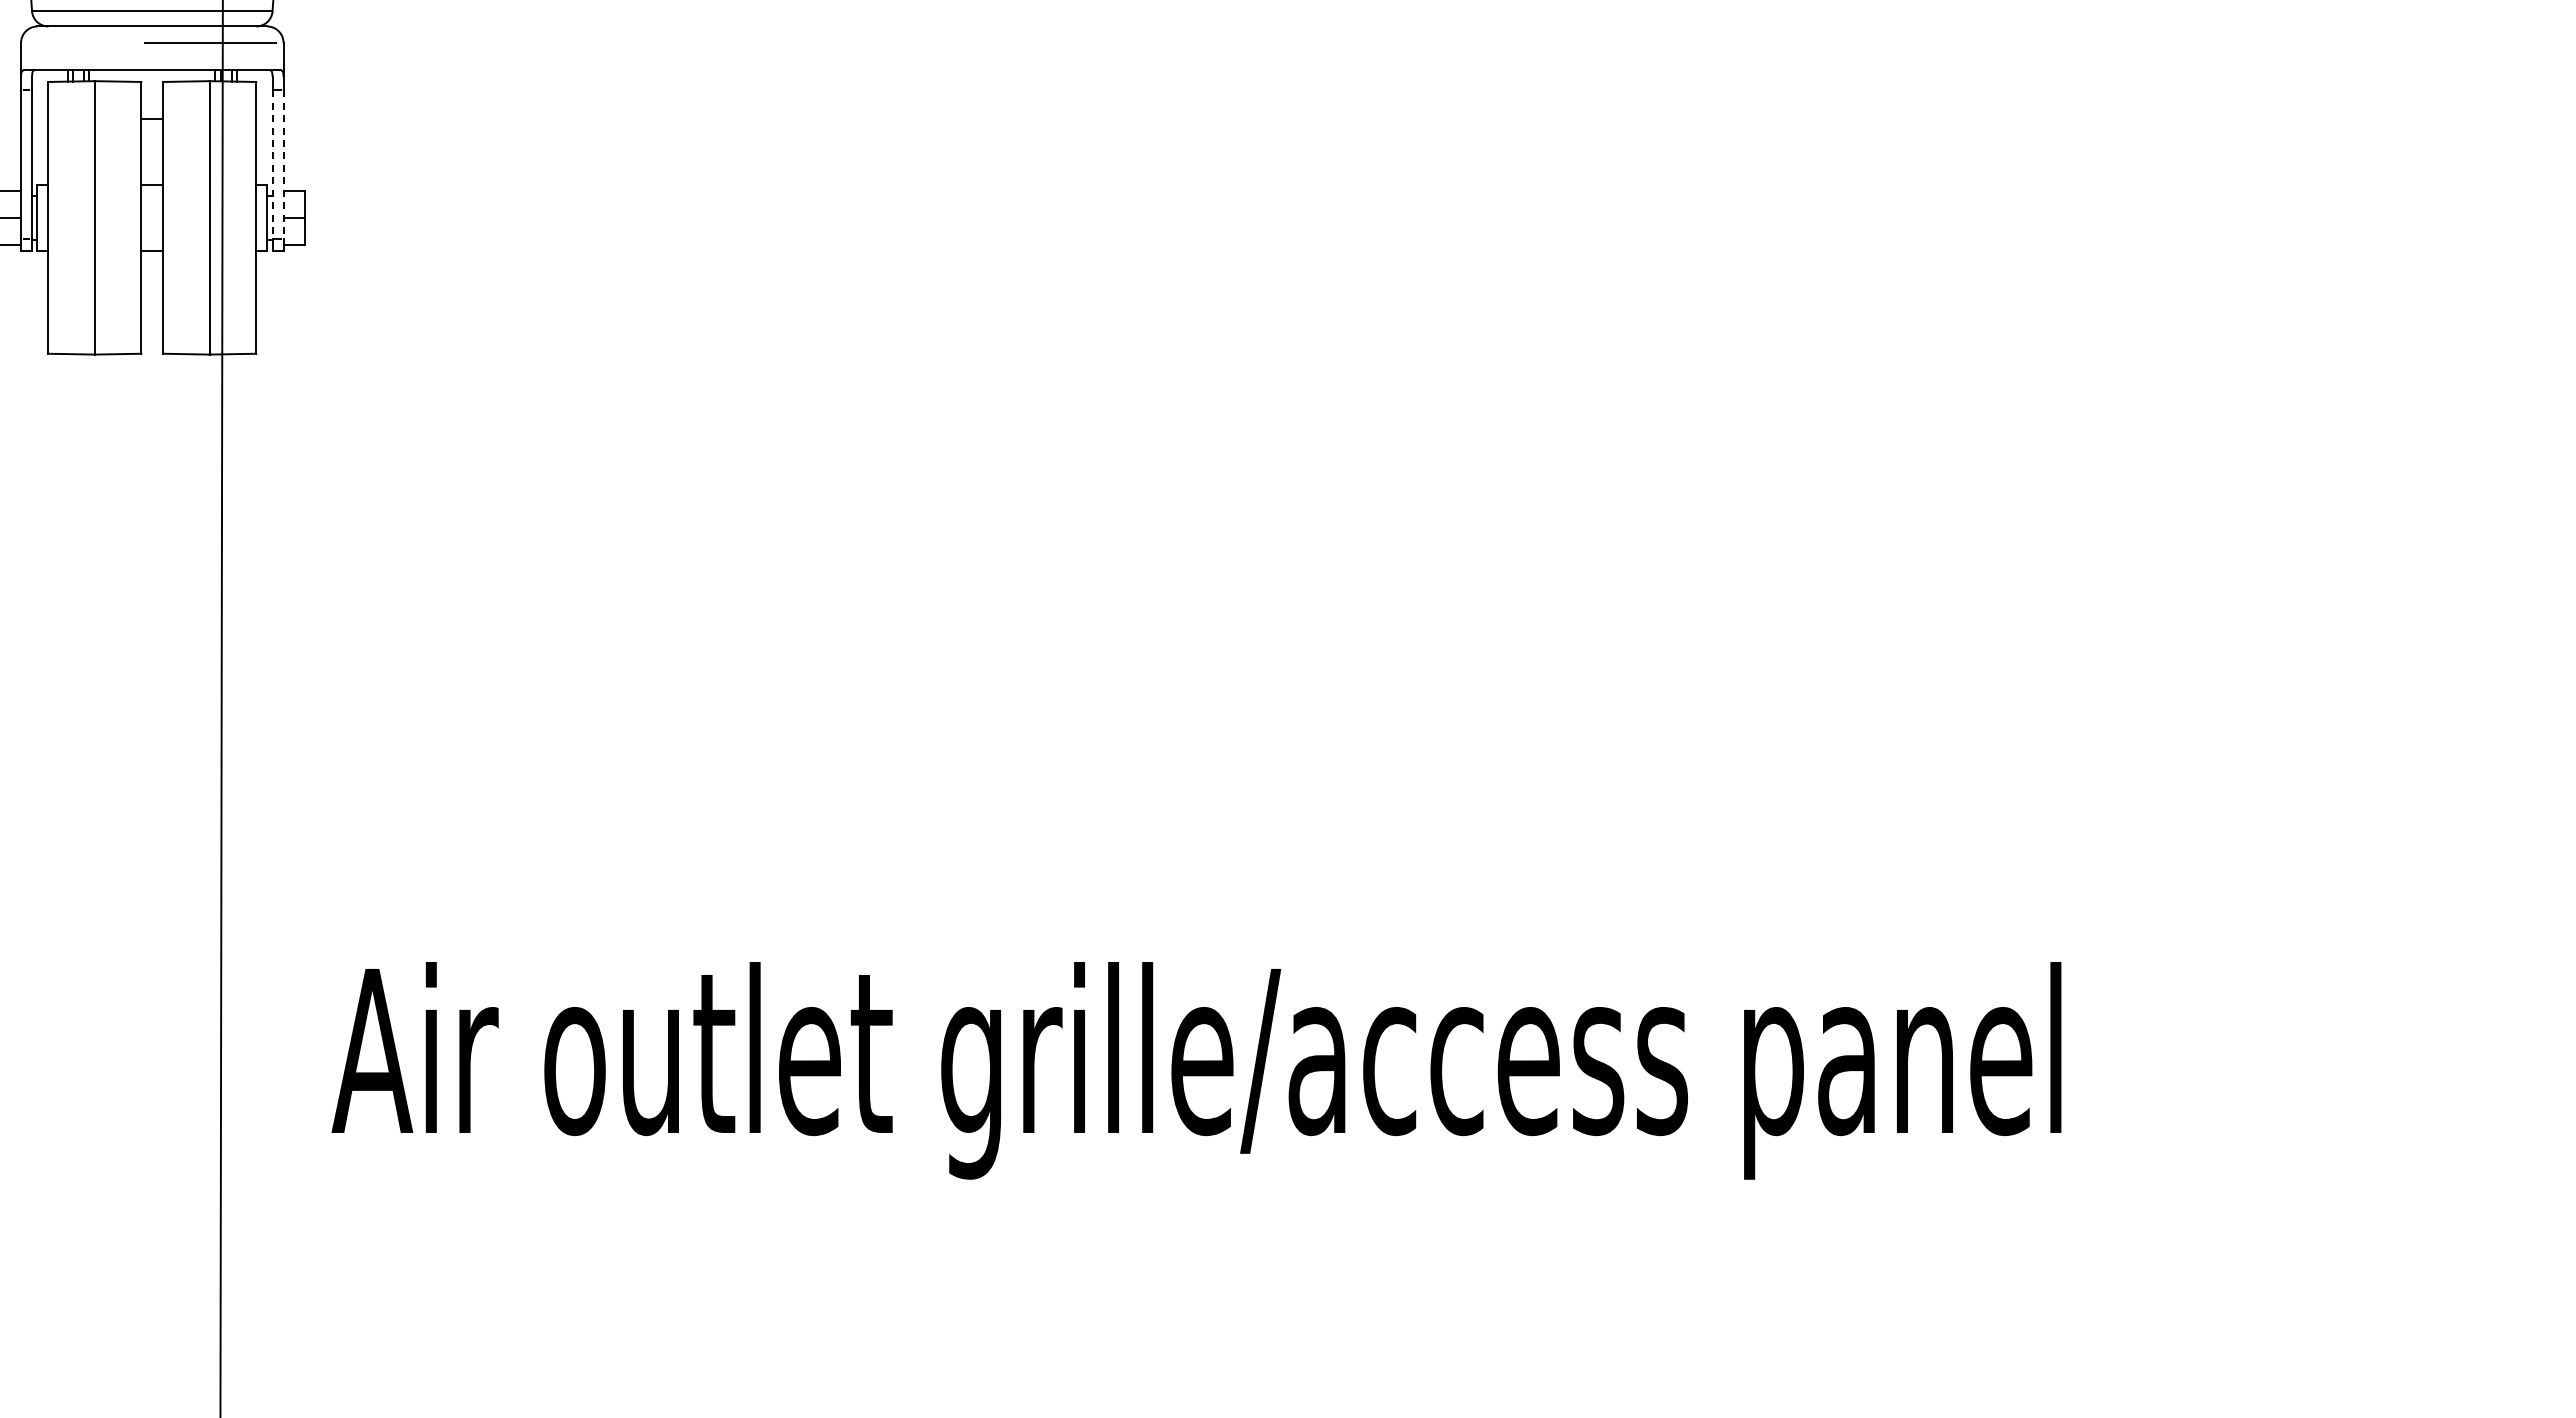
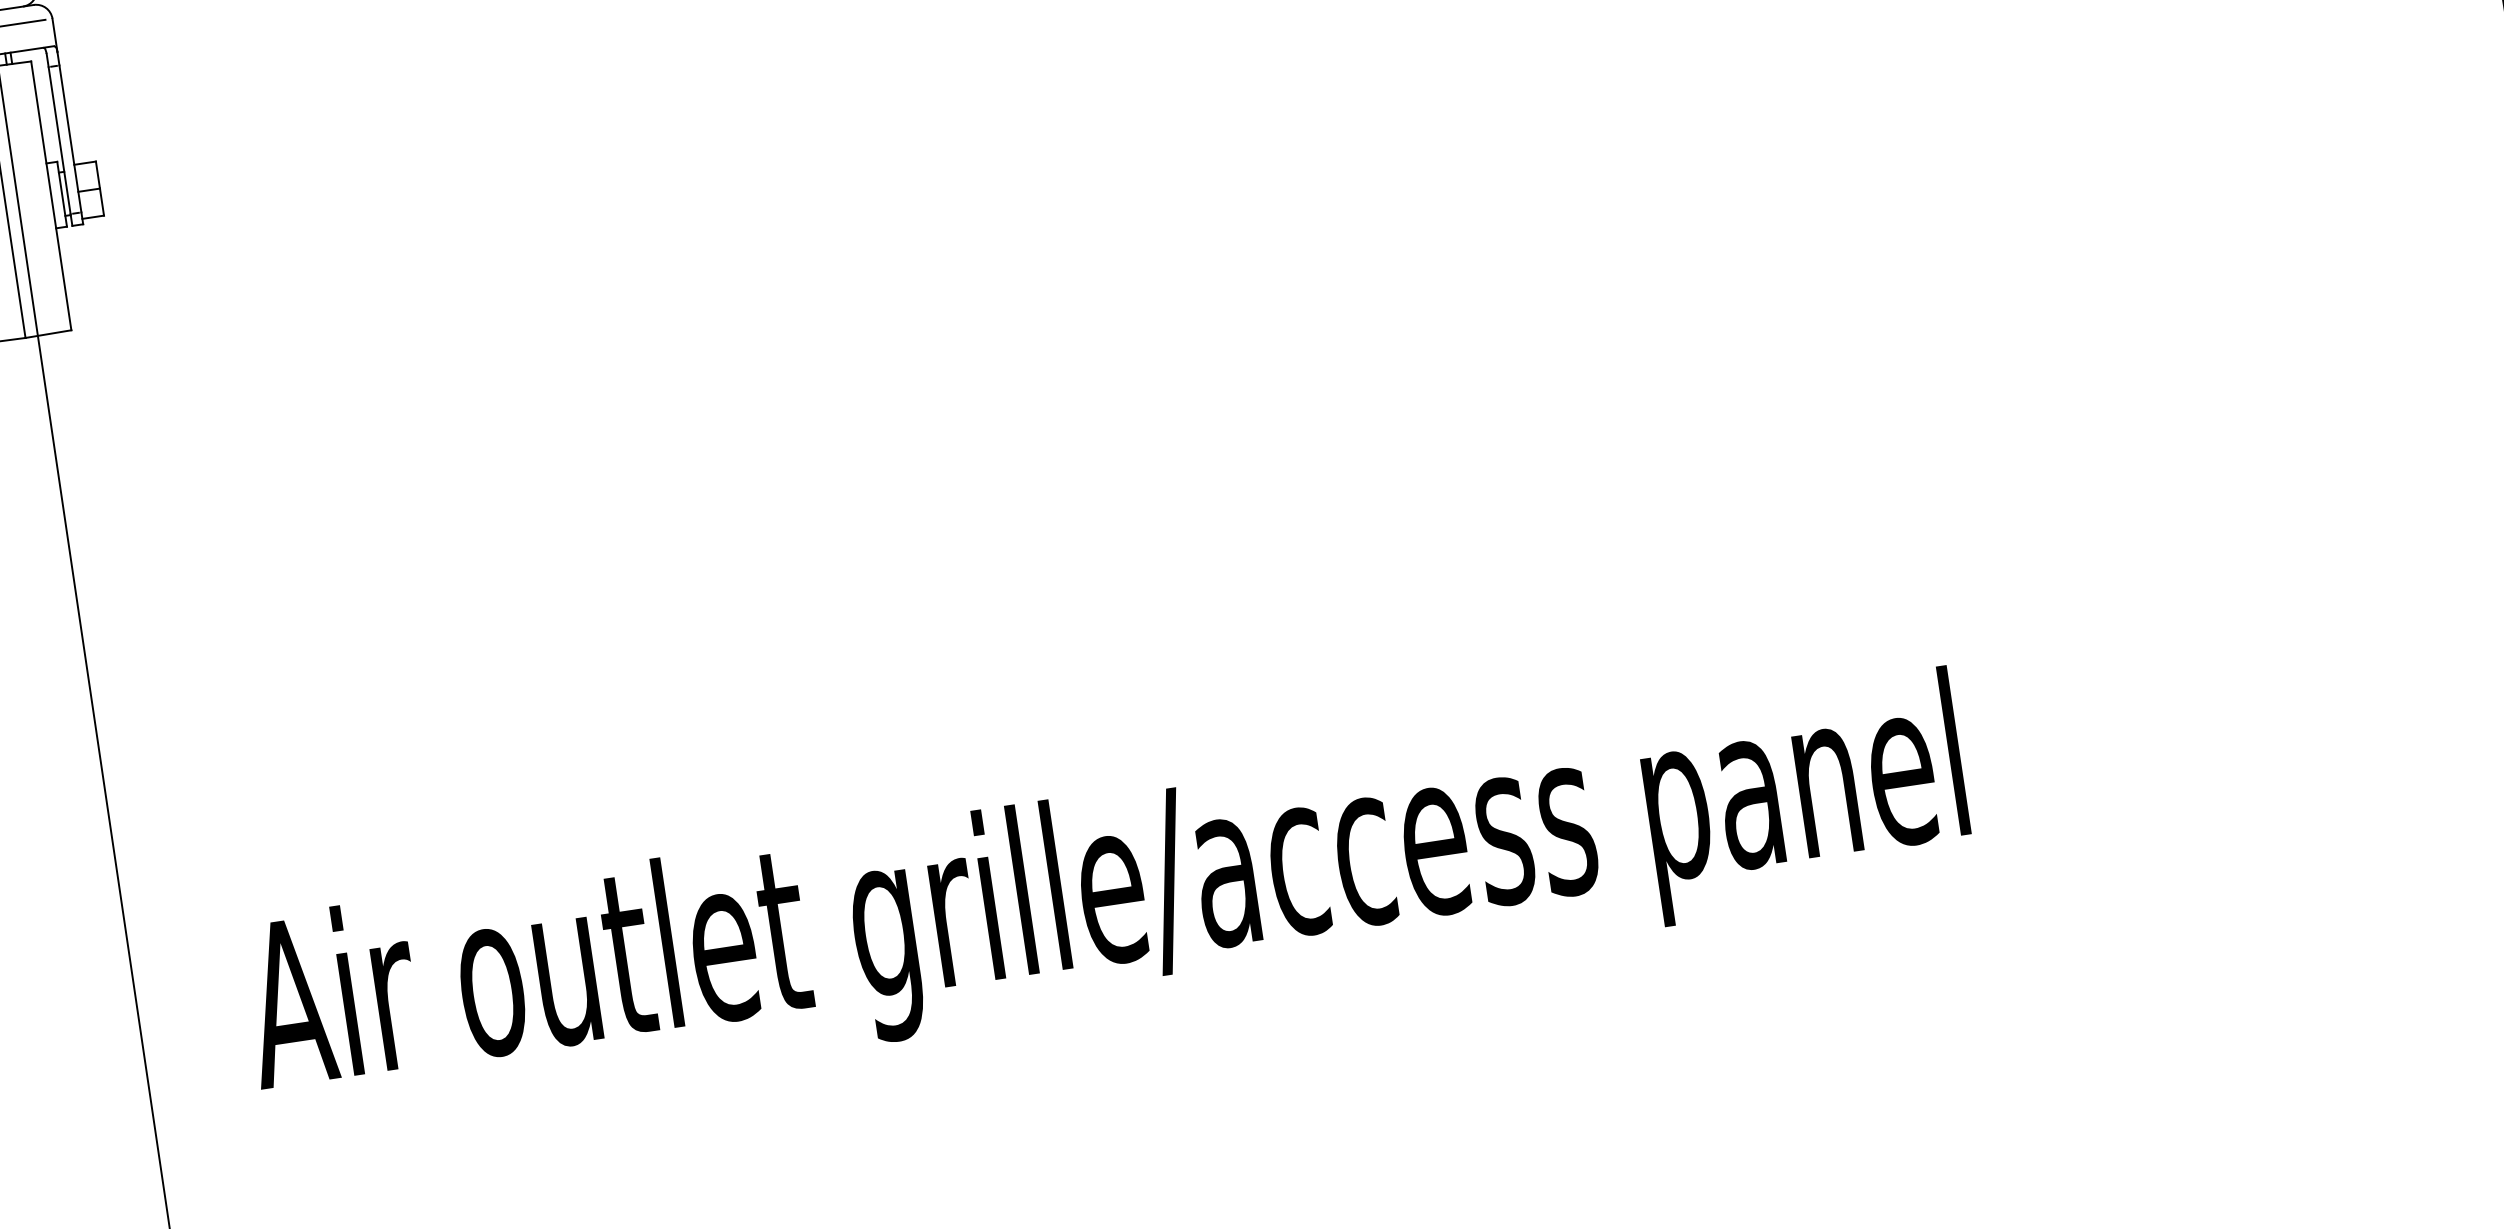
line: (272, 164) -> (59, 140), dashed -> solid
line: (283, 164) -> (70, 139), dashed -> solid

